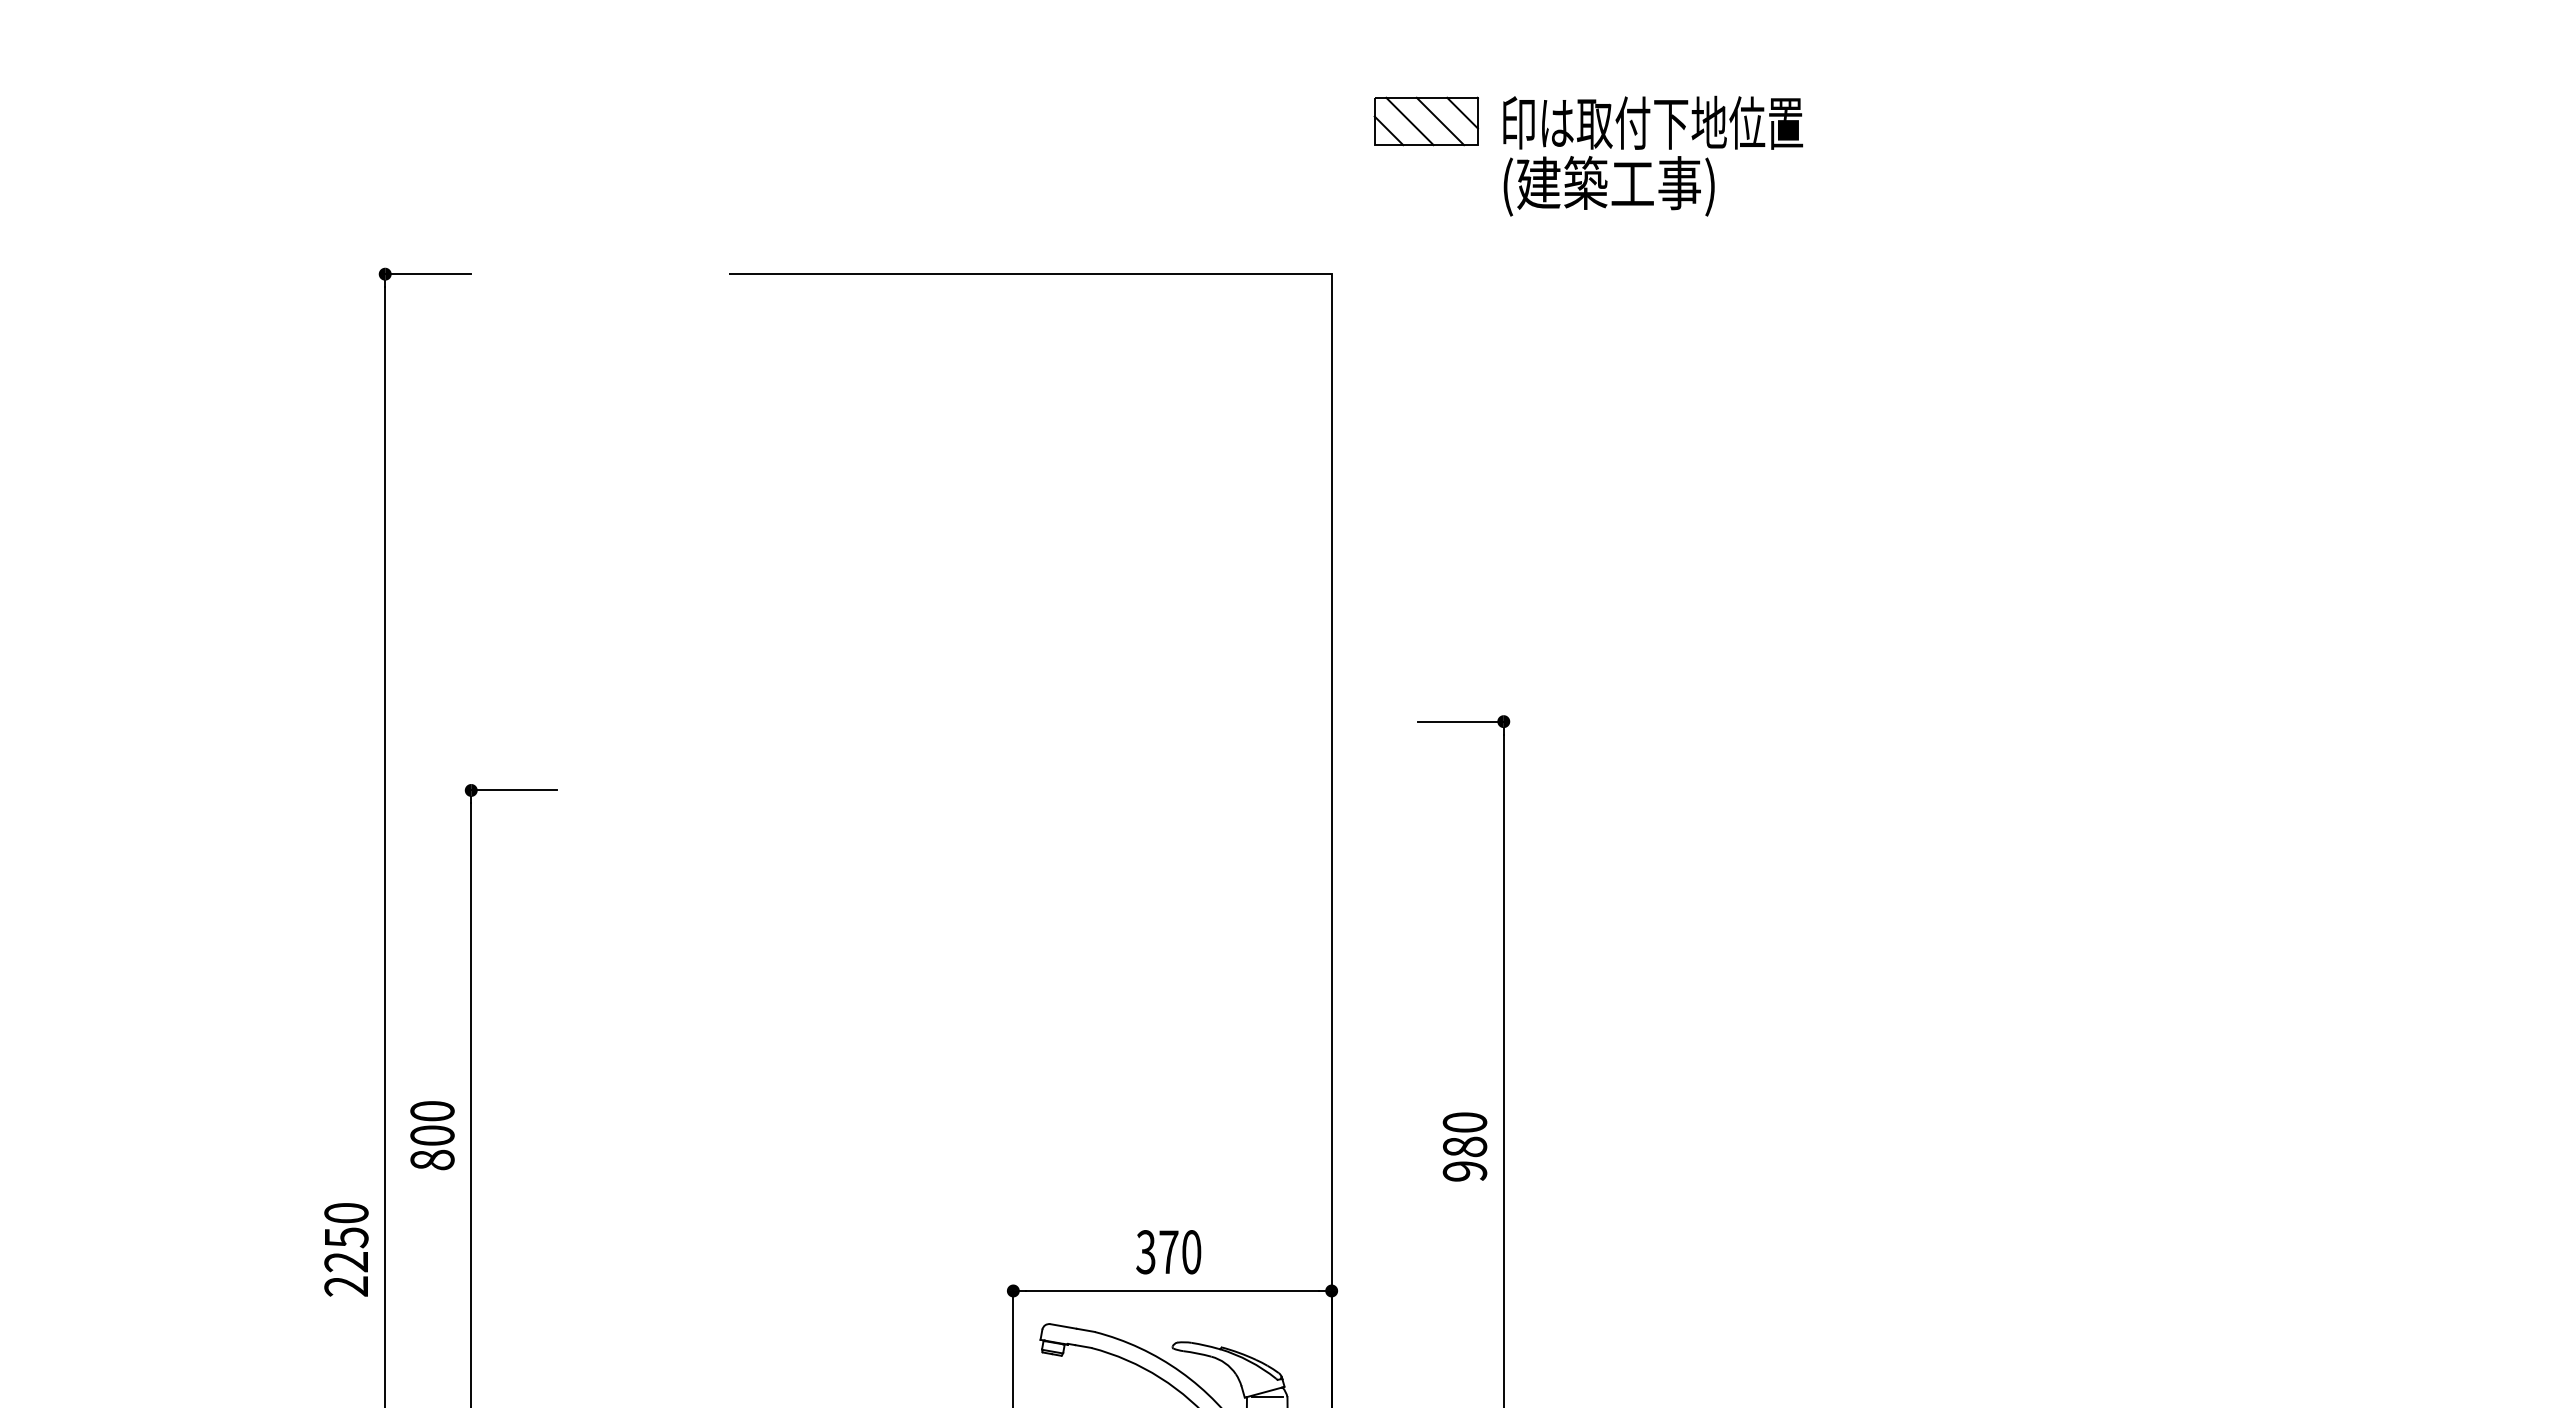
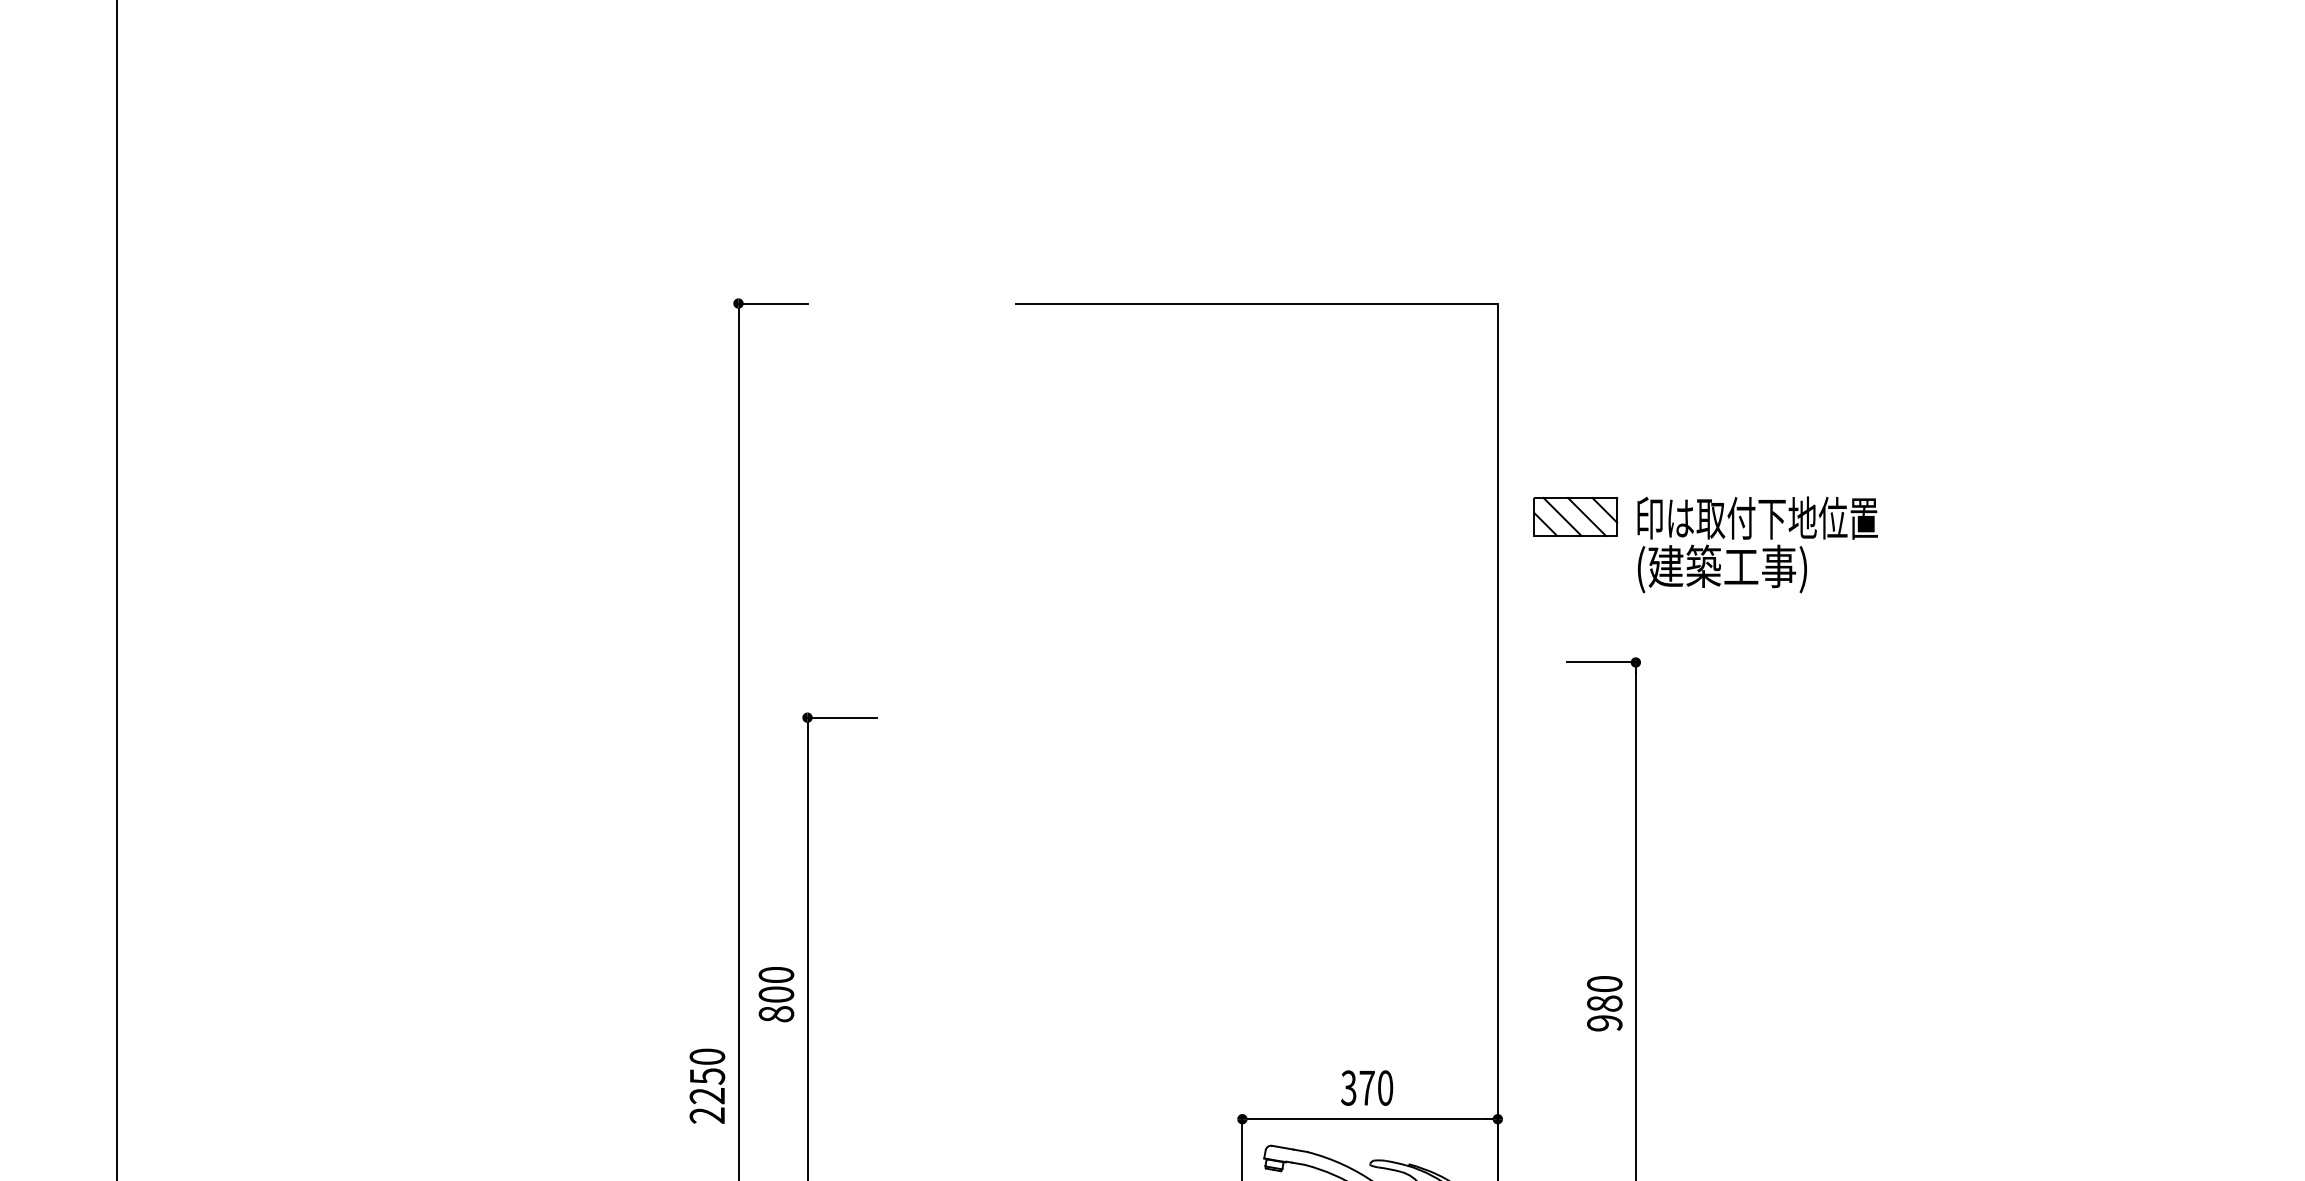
part: (1588, 155) -> (1705, 544), moved

